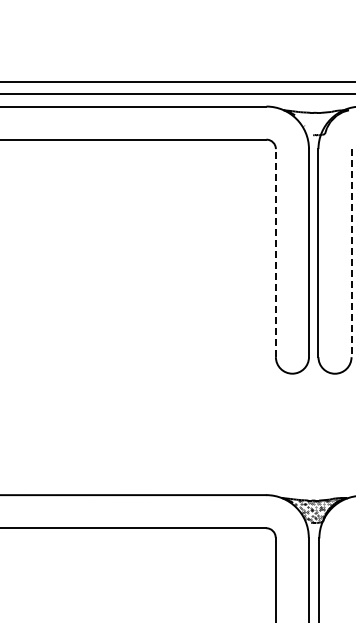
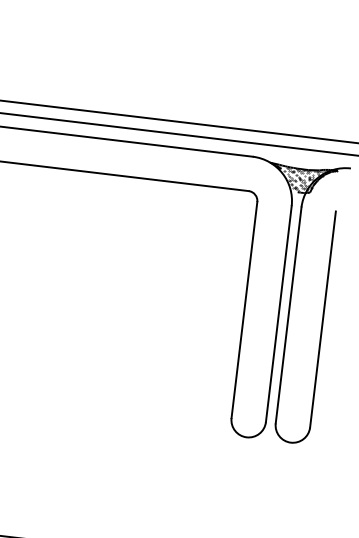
hatch: (319, 122) -> (305, 179), added
line: (275, 252) -> (244, 309), dashed -> solid
line: (351, 253) -> (322, 319), dashed -> solid

